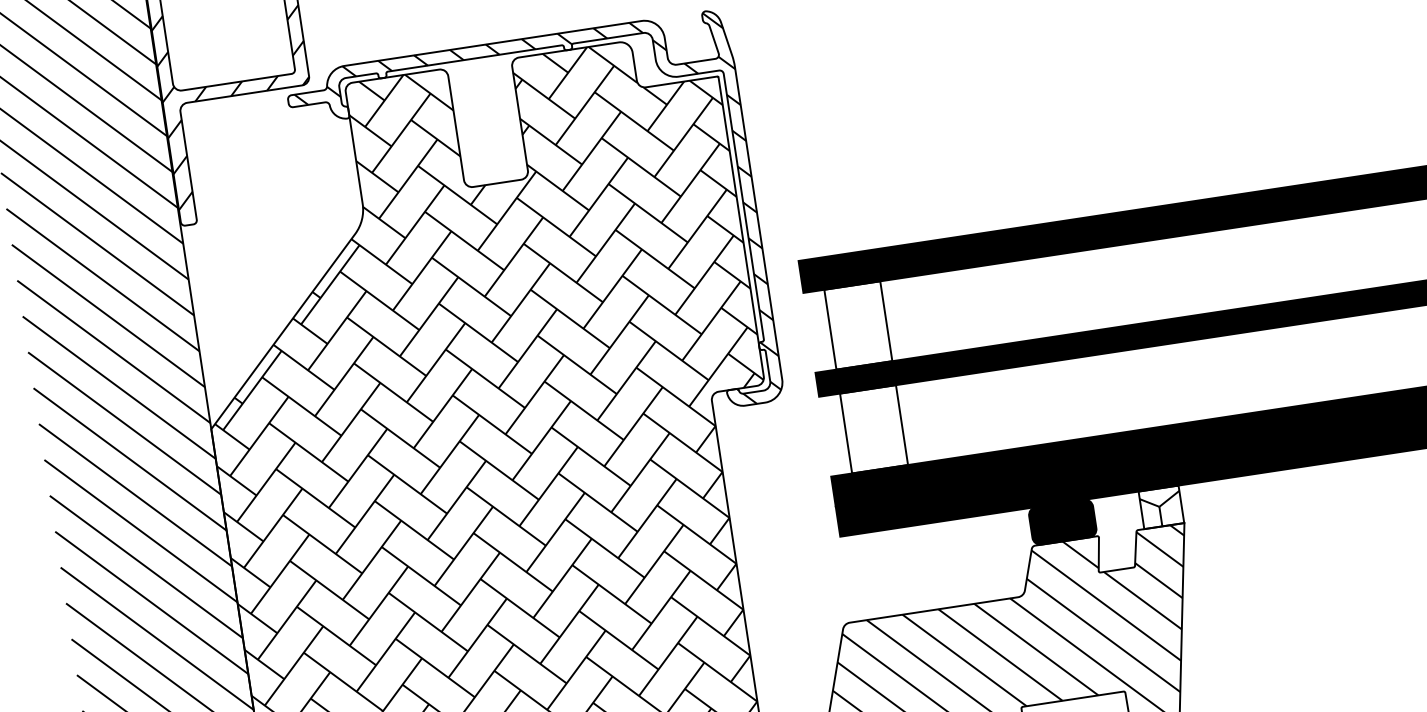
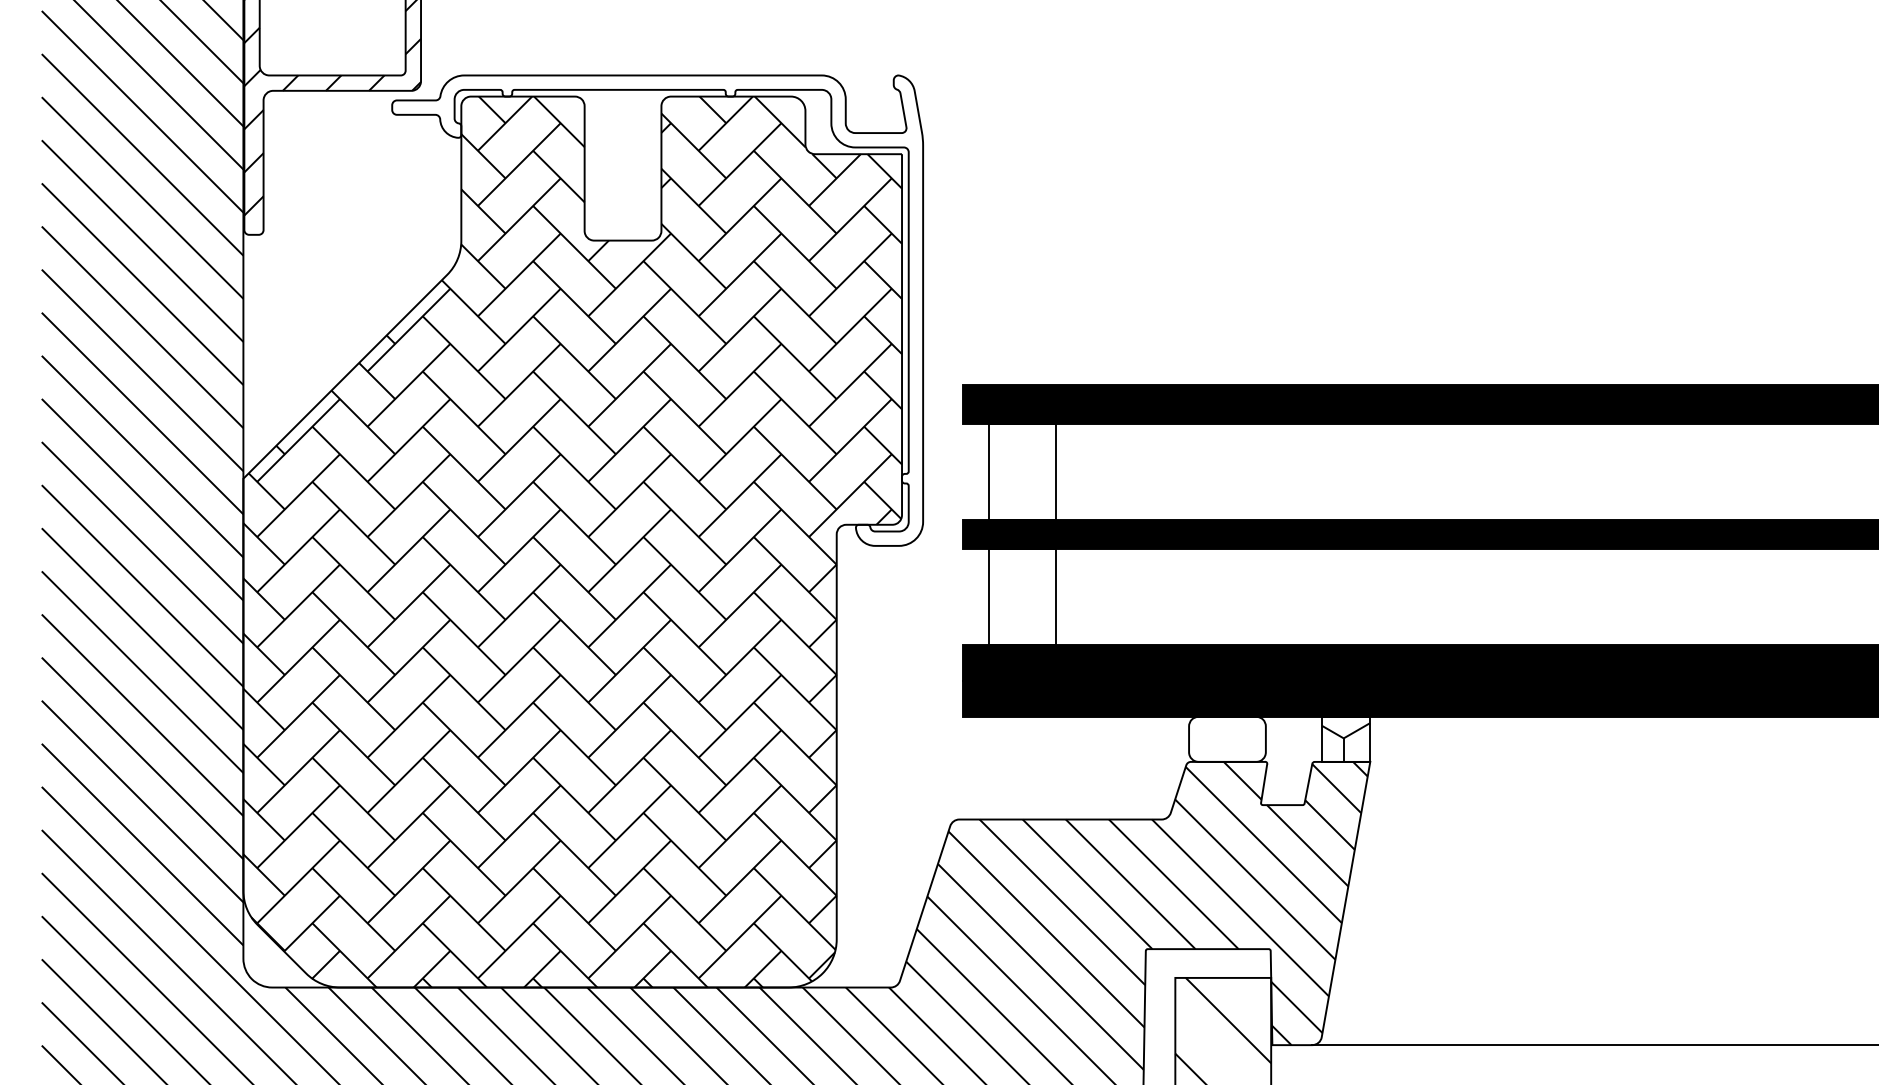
hatch: (537, 236) -> (661, 310), removed
fill: (1062, 521) -> (1227, 738), removed

